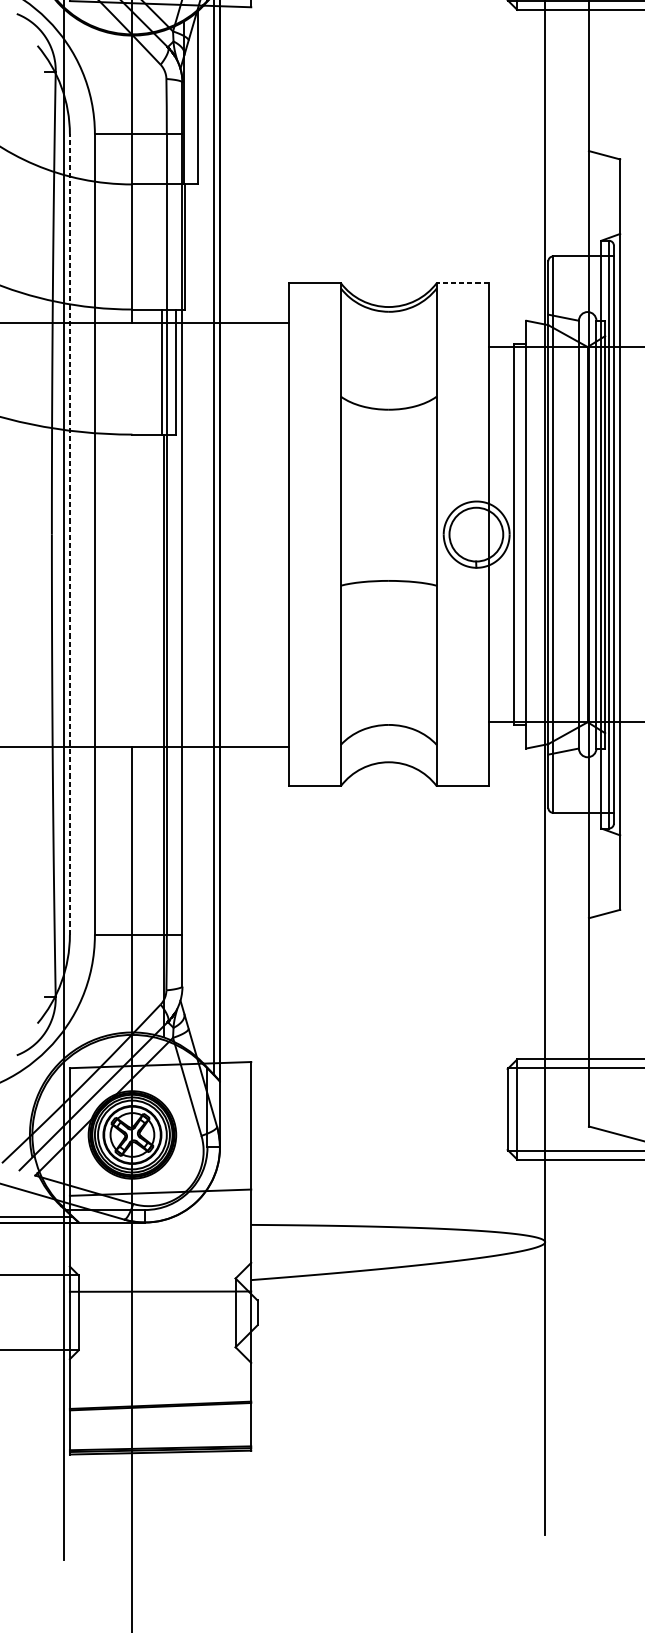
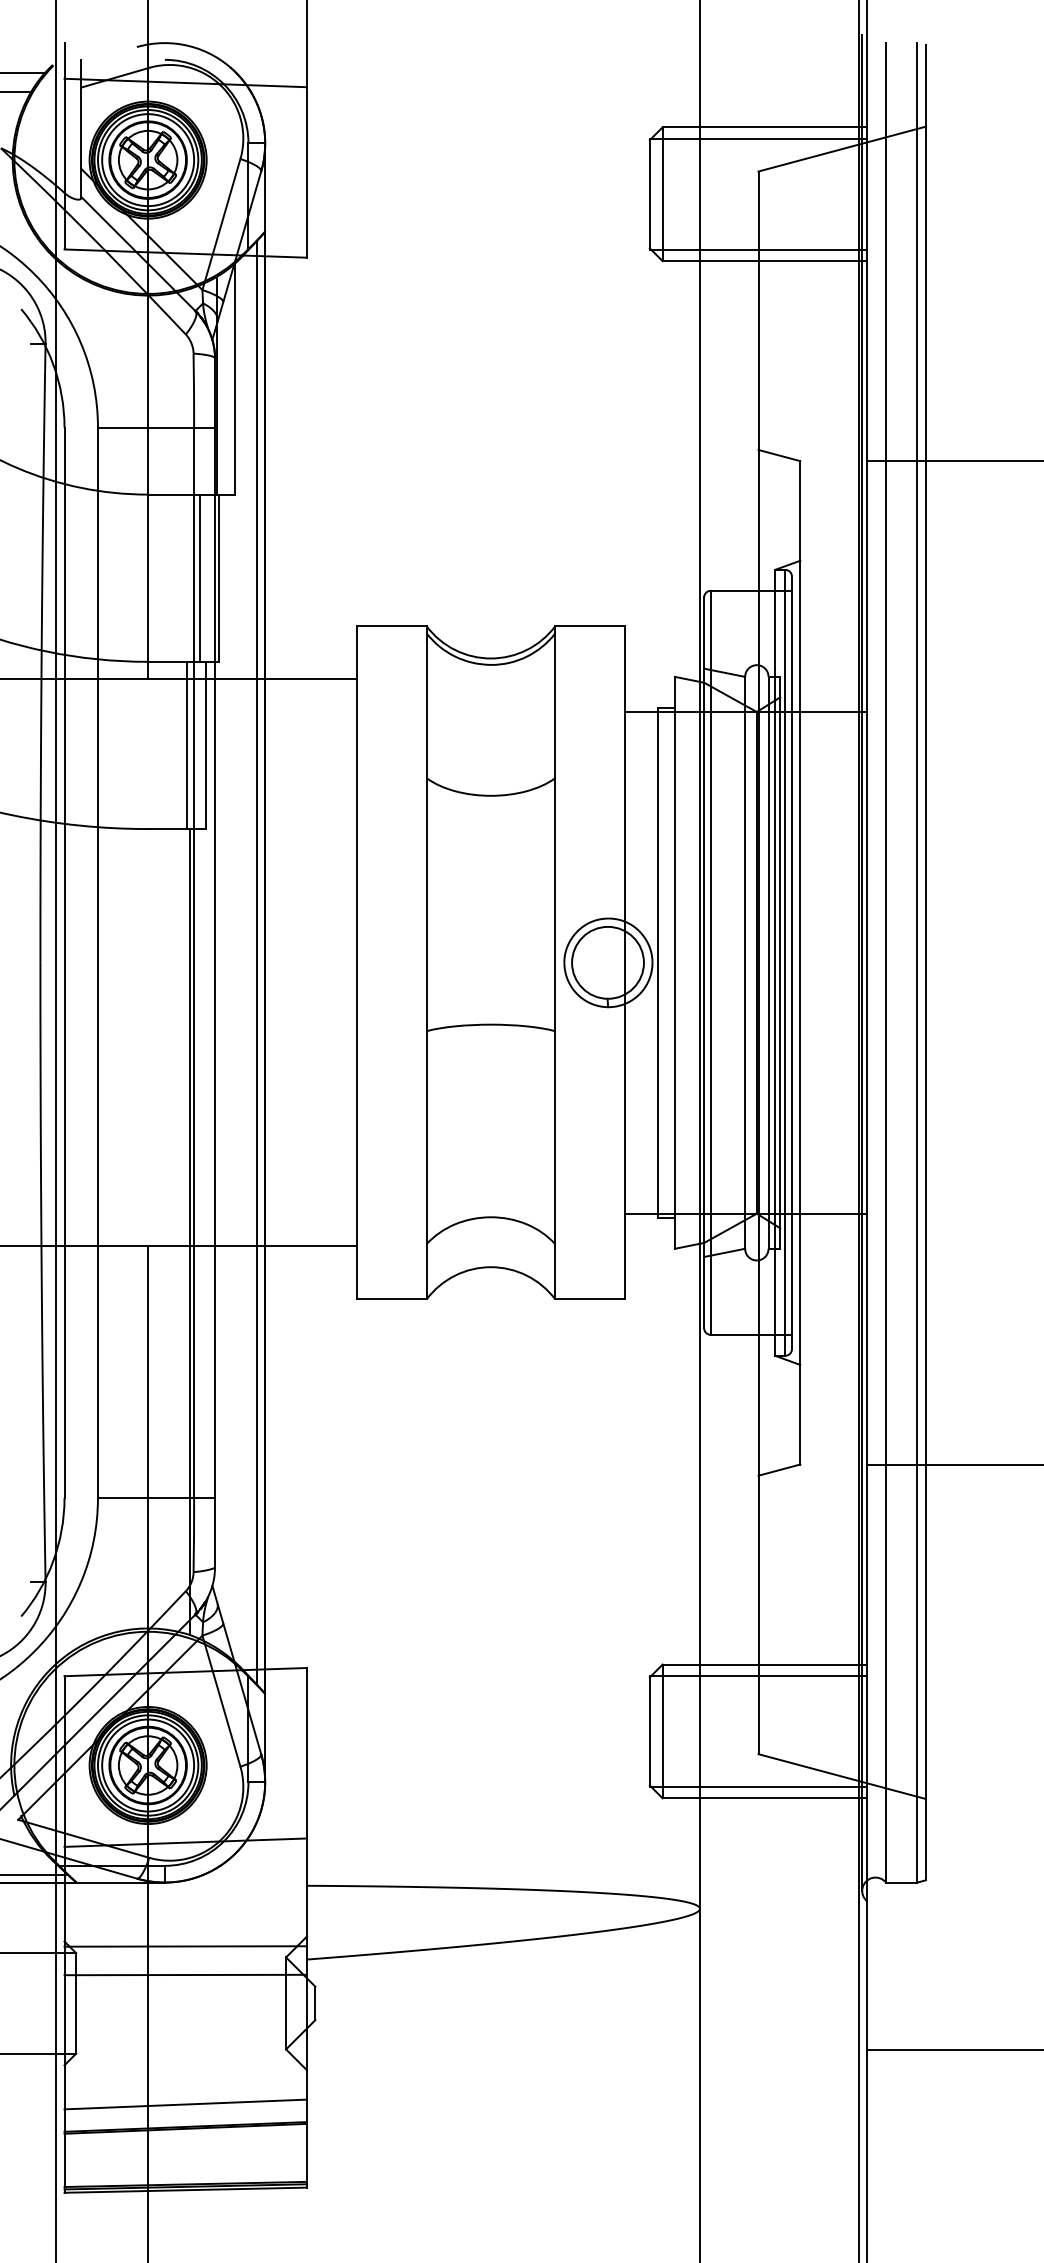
line: (170, 246) -> (199, 577), added
line: (462, 283) -> (589, 626), dashed -> solid
line: (69, 534) -> (64, 962), dashed -> solid
line: (160, 1270) -> (185, 1946), added
line: (160, 1388) -> (185, 2104), added

